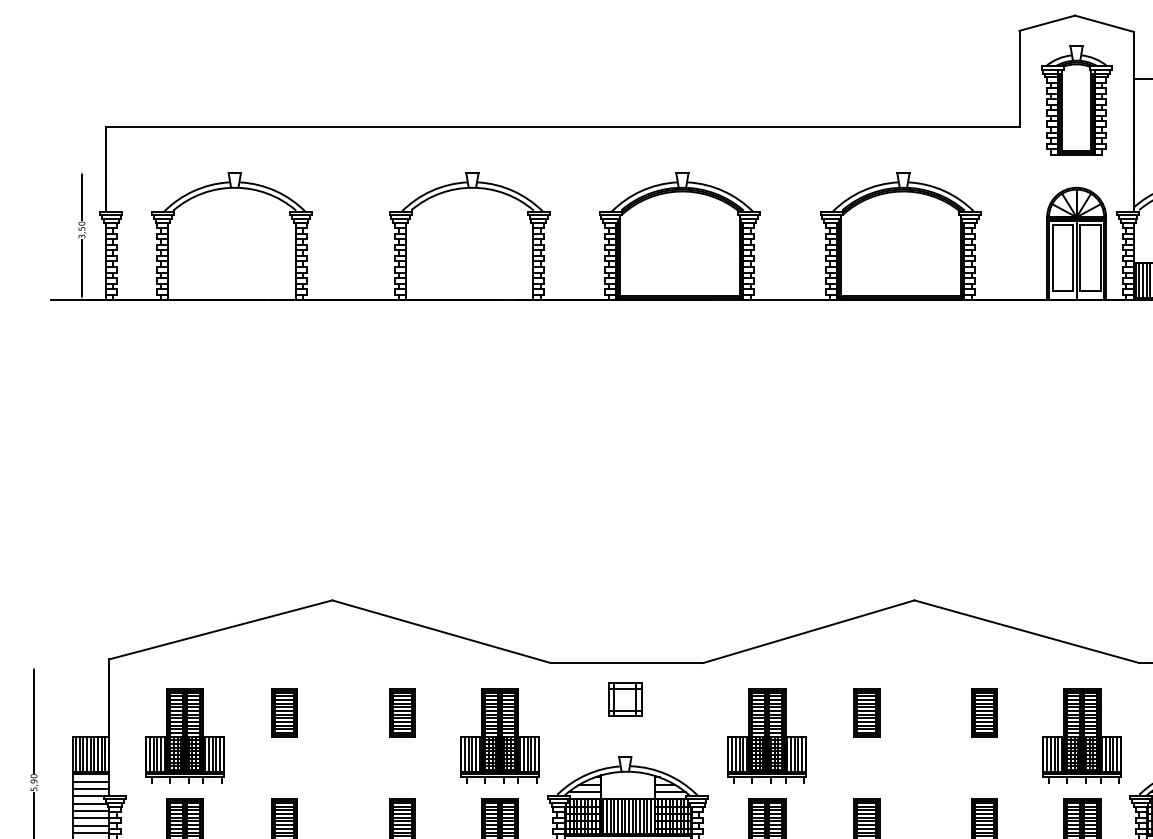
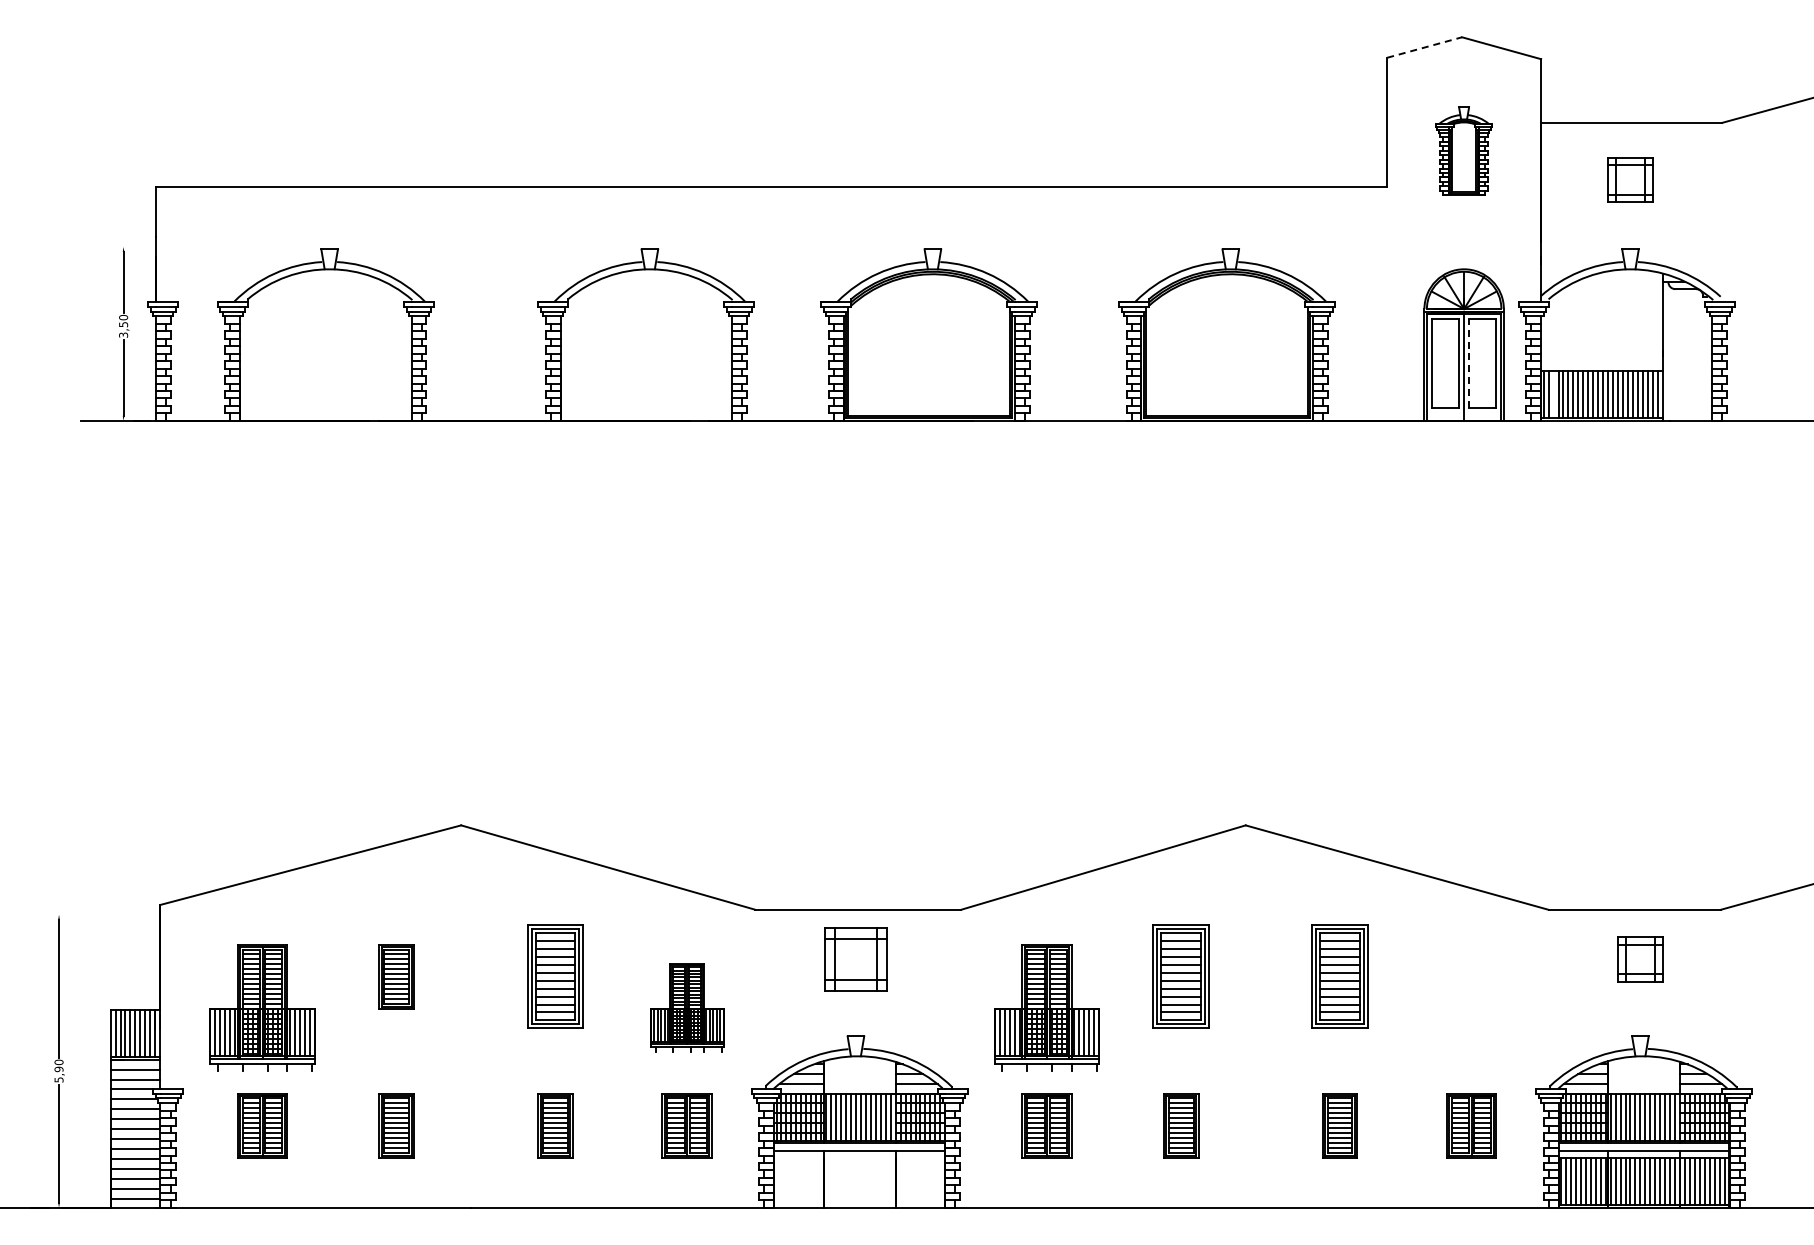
line: (1047, 23) -> (1424, 47), solid -> dashed
part: (1076, 100) -> (1463, 151), size x0.6
line: (1080, 257) -> (1469, 363), solid -> dashed
line: (1142, 280) -> (1553, 394), removed
part: (624, 699) -> (855, 959), size x1.4
part: (402, 712) -> (555, 976), size x1.6
part: (866, 712) -> (1181, 976), size x1.6
part: (984, 712) -> (1339, 976), size x1.6
part: (499, 735) -> (686, 1007), size x0.7
part: (1082, 735) -> (1471, 1007), removed

